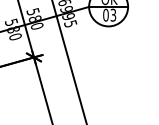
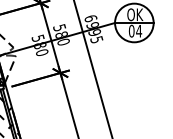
text: (113, 14) -> (139, 30), 03 -> 04

